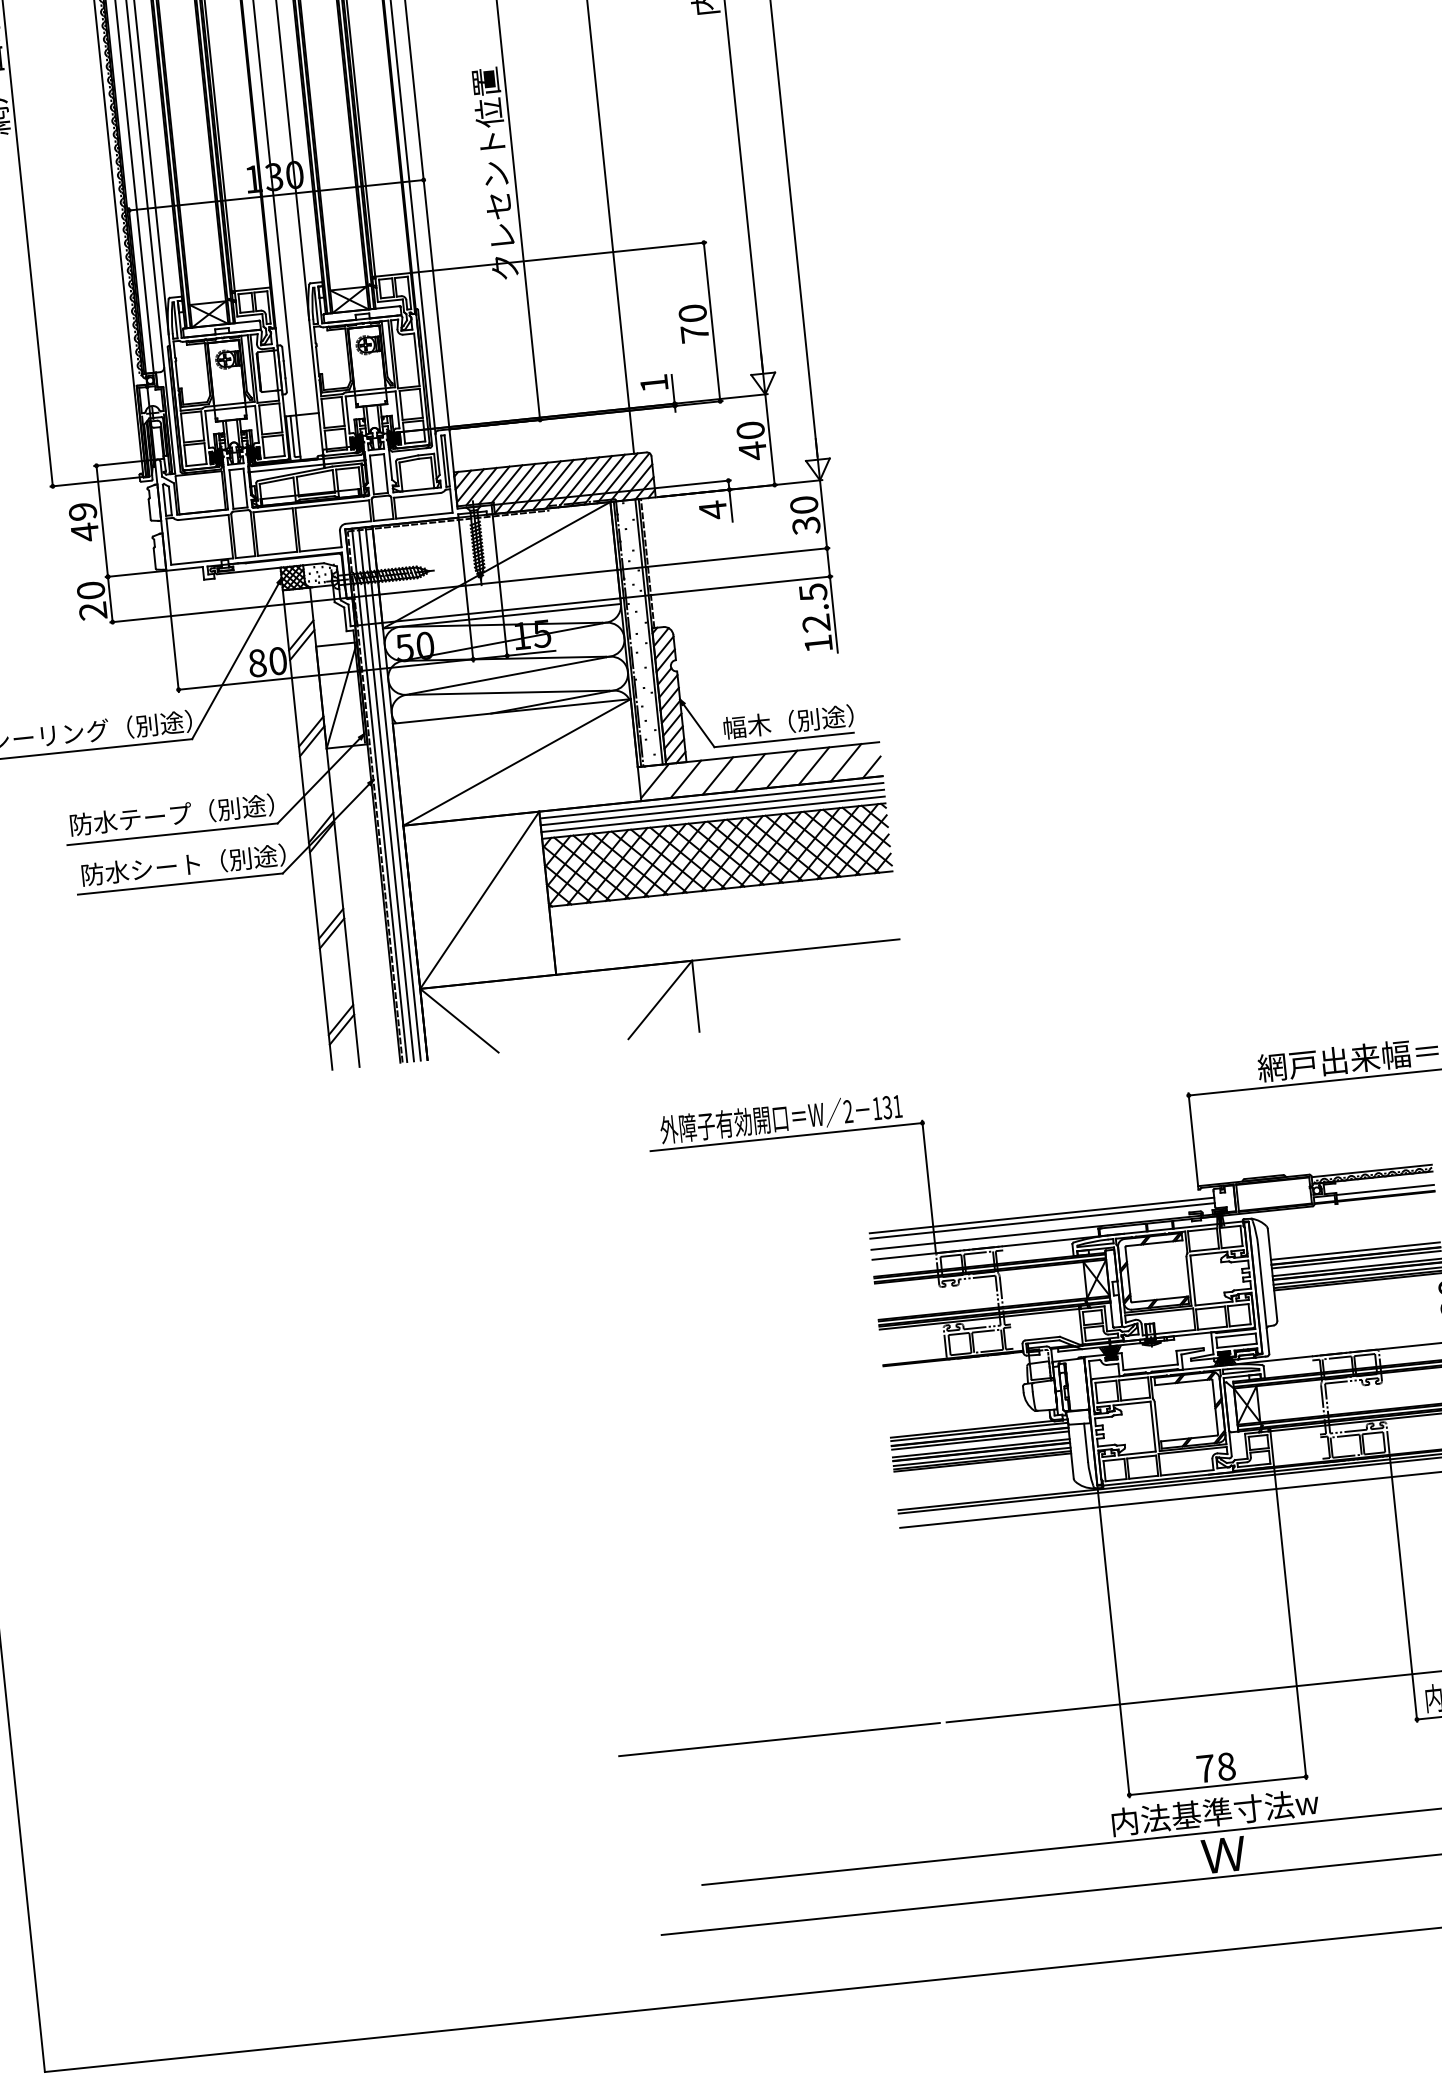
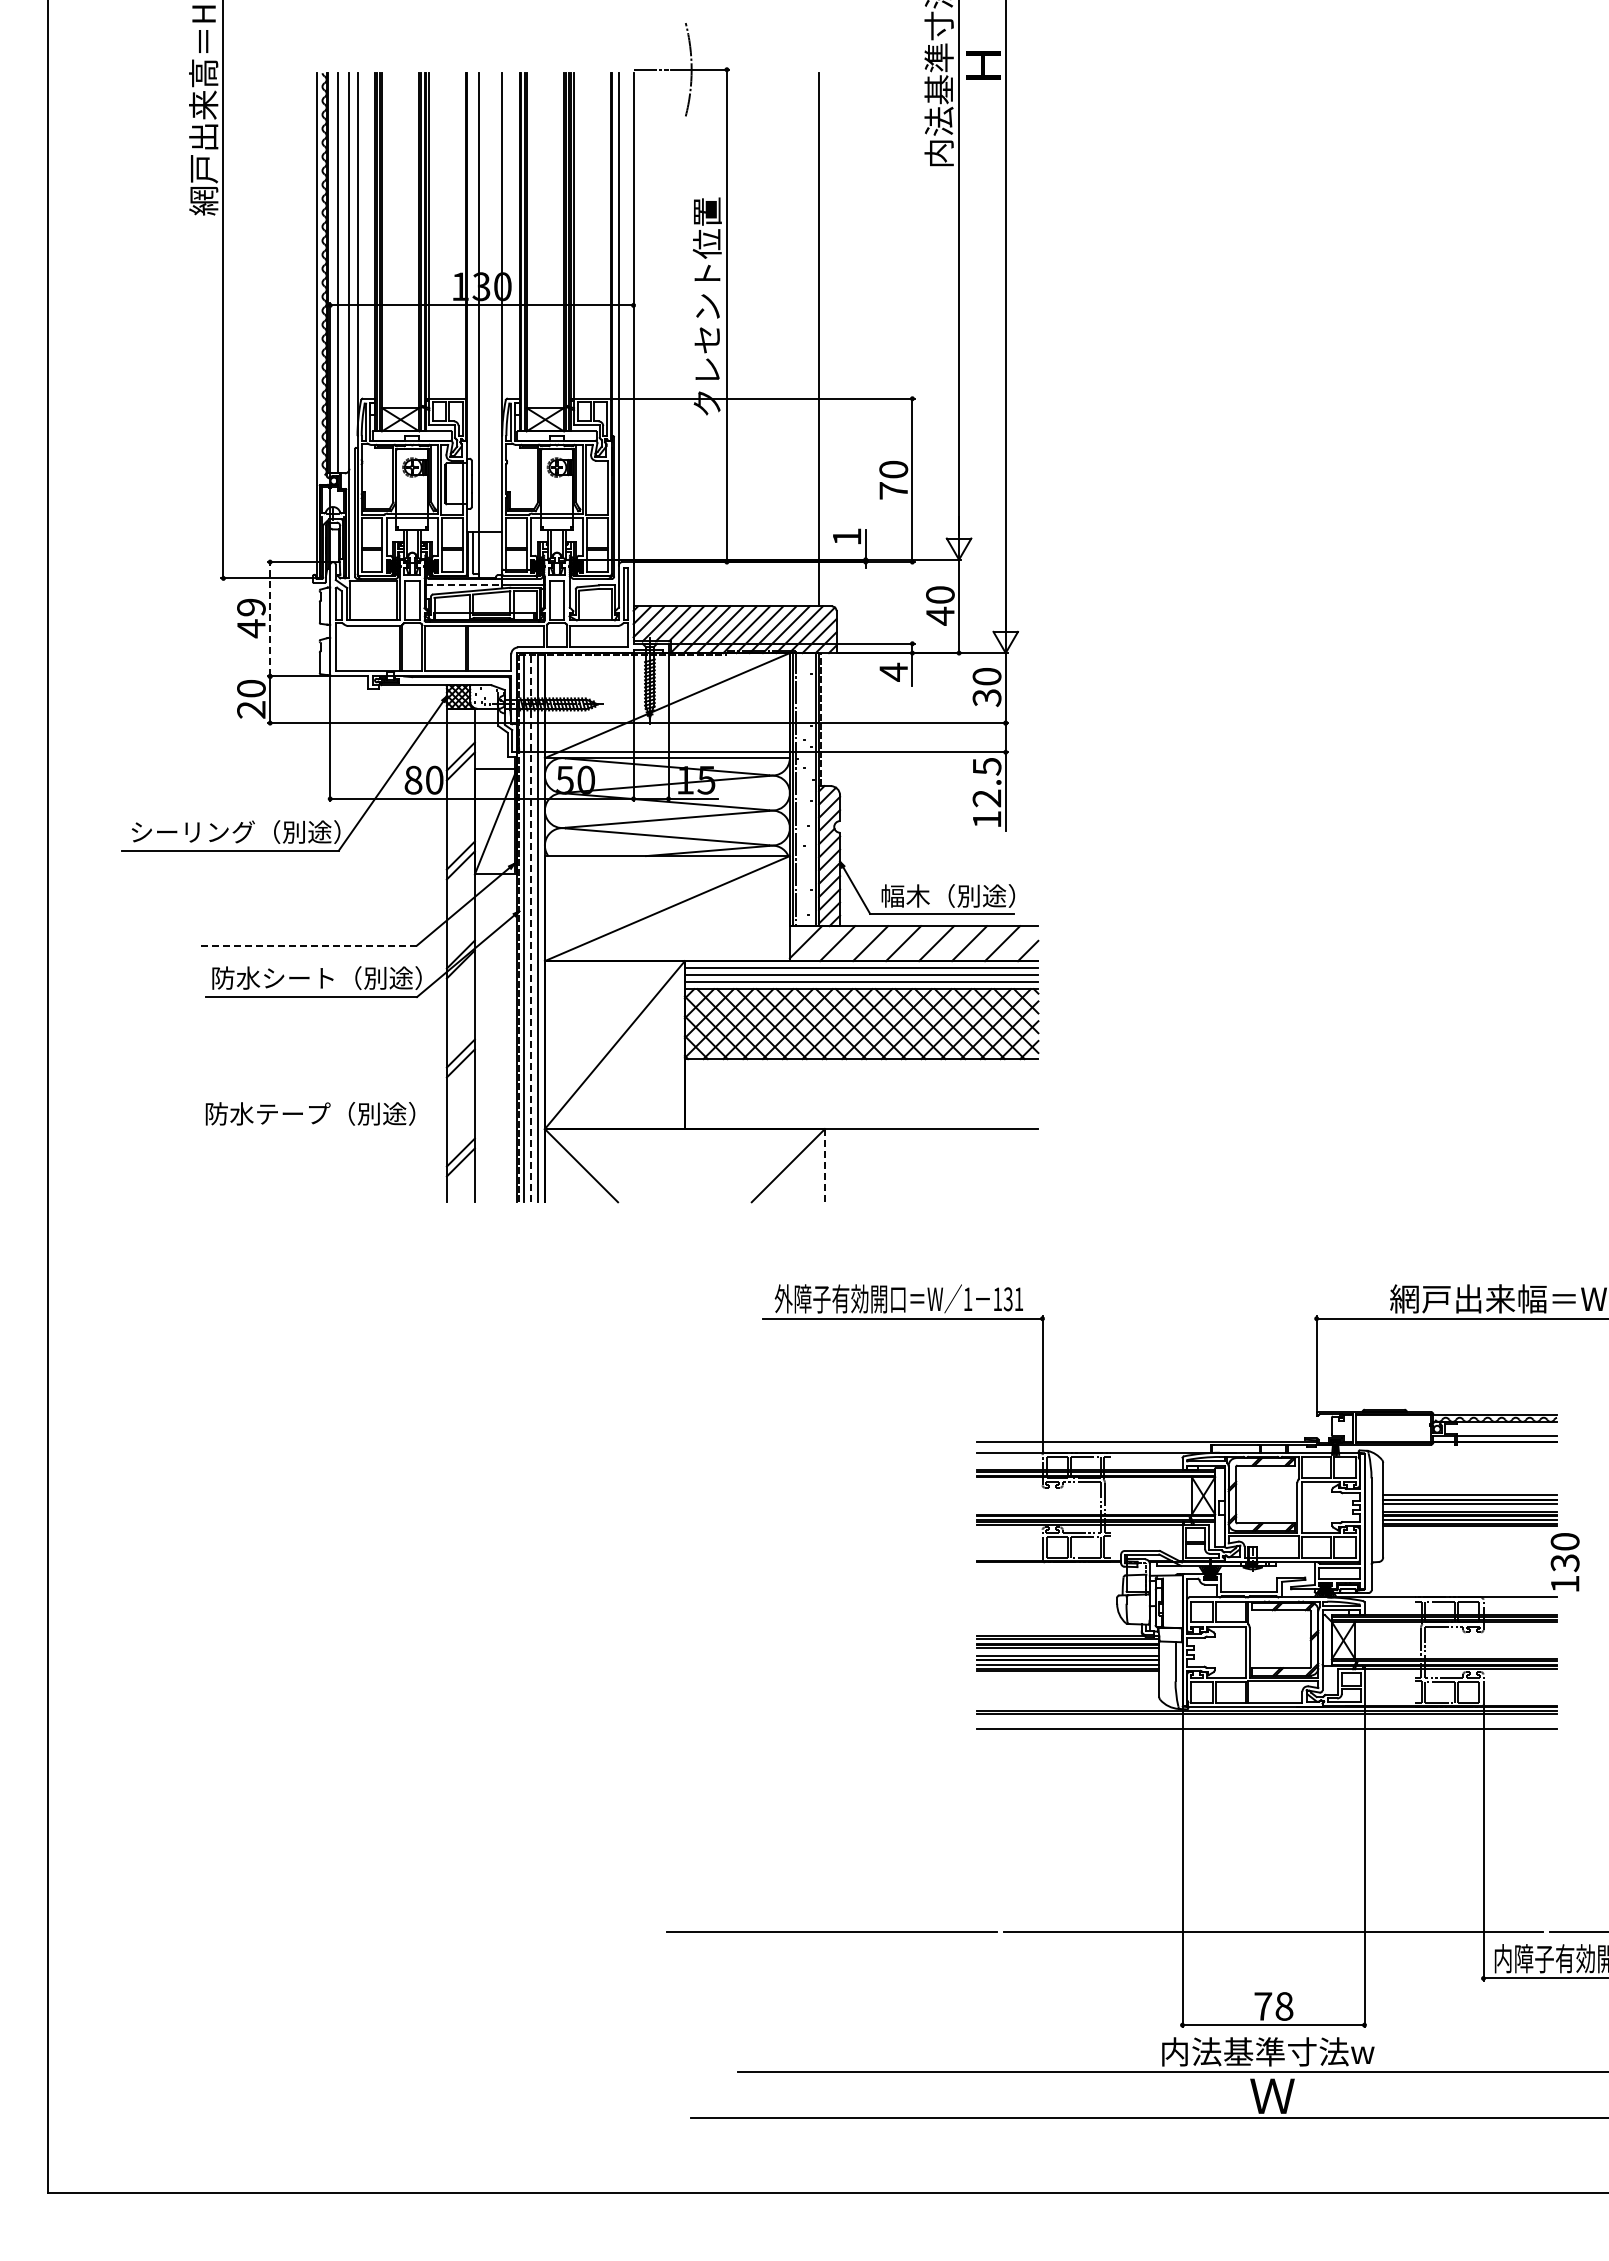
line: (287, 468) -> (464, 584), solid -> dashed
line: (102, 520) -> (270, 618), solid -> dashed
line: (386, 794) -> (530, 927), solid -> dashed
text: (172, 814) -> (310, 1113), moved
line: (172, 834) -> (308, 945), solid -> dashed
line: (695, 996) -> (824, 1165), solid -> dashed
text: (847, 1110) -> (967, 1298), 2 -> 1
line: (1041, 1215) -> (1154, 1425), removed
line: (1042, 1221) -> (1154, 1431), removed

